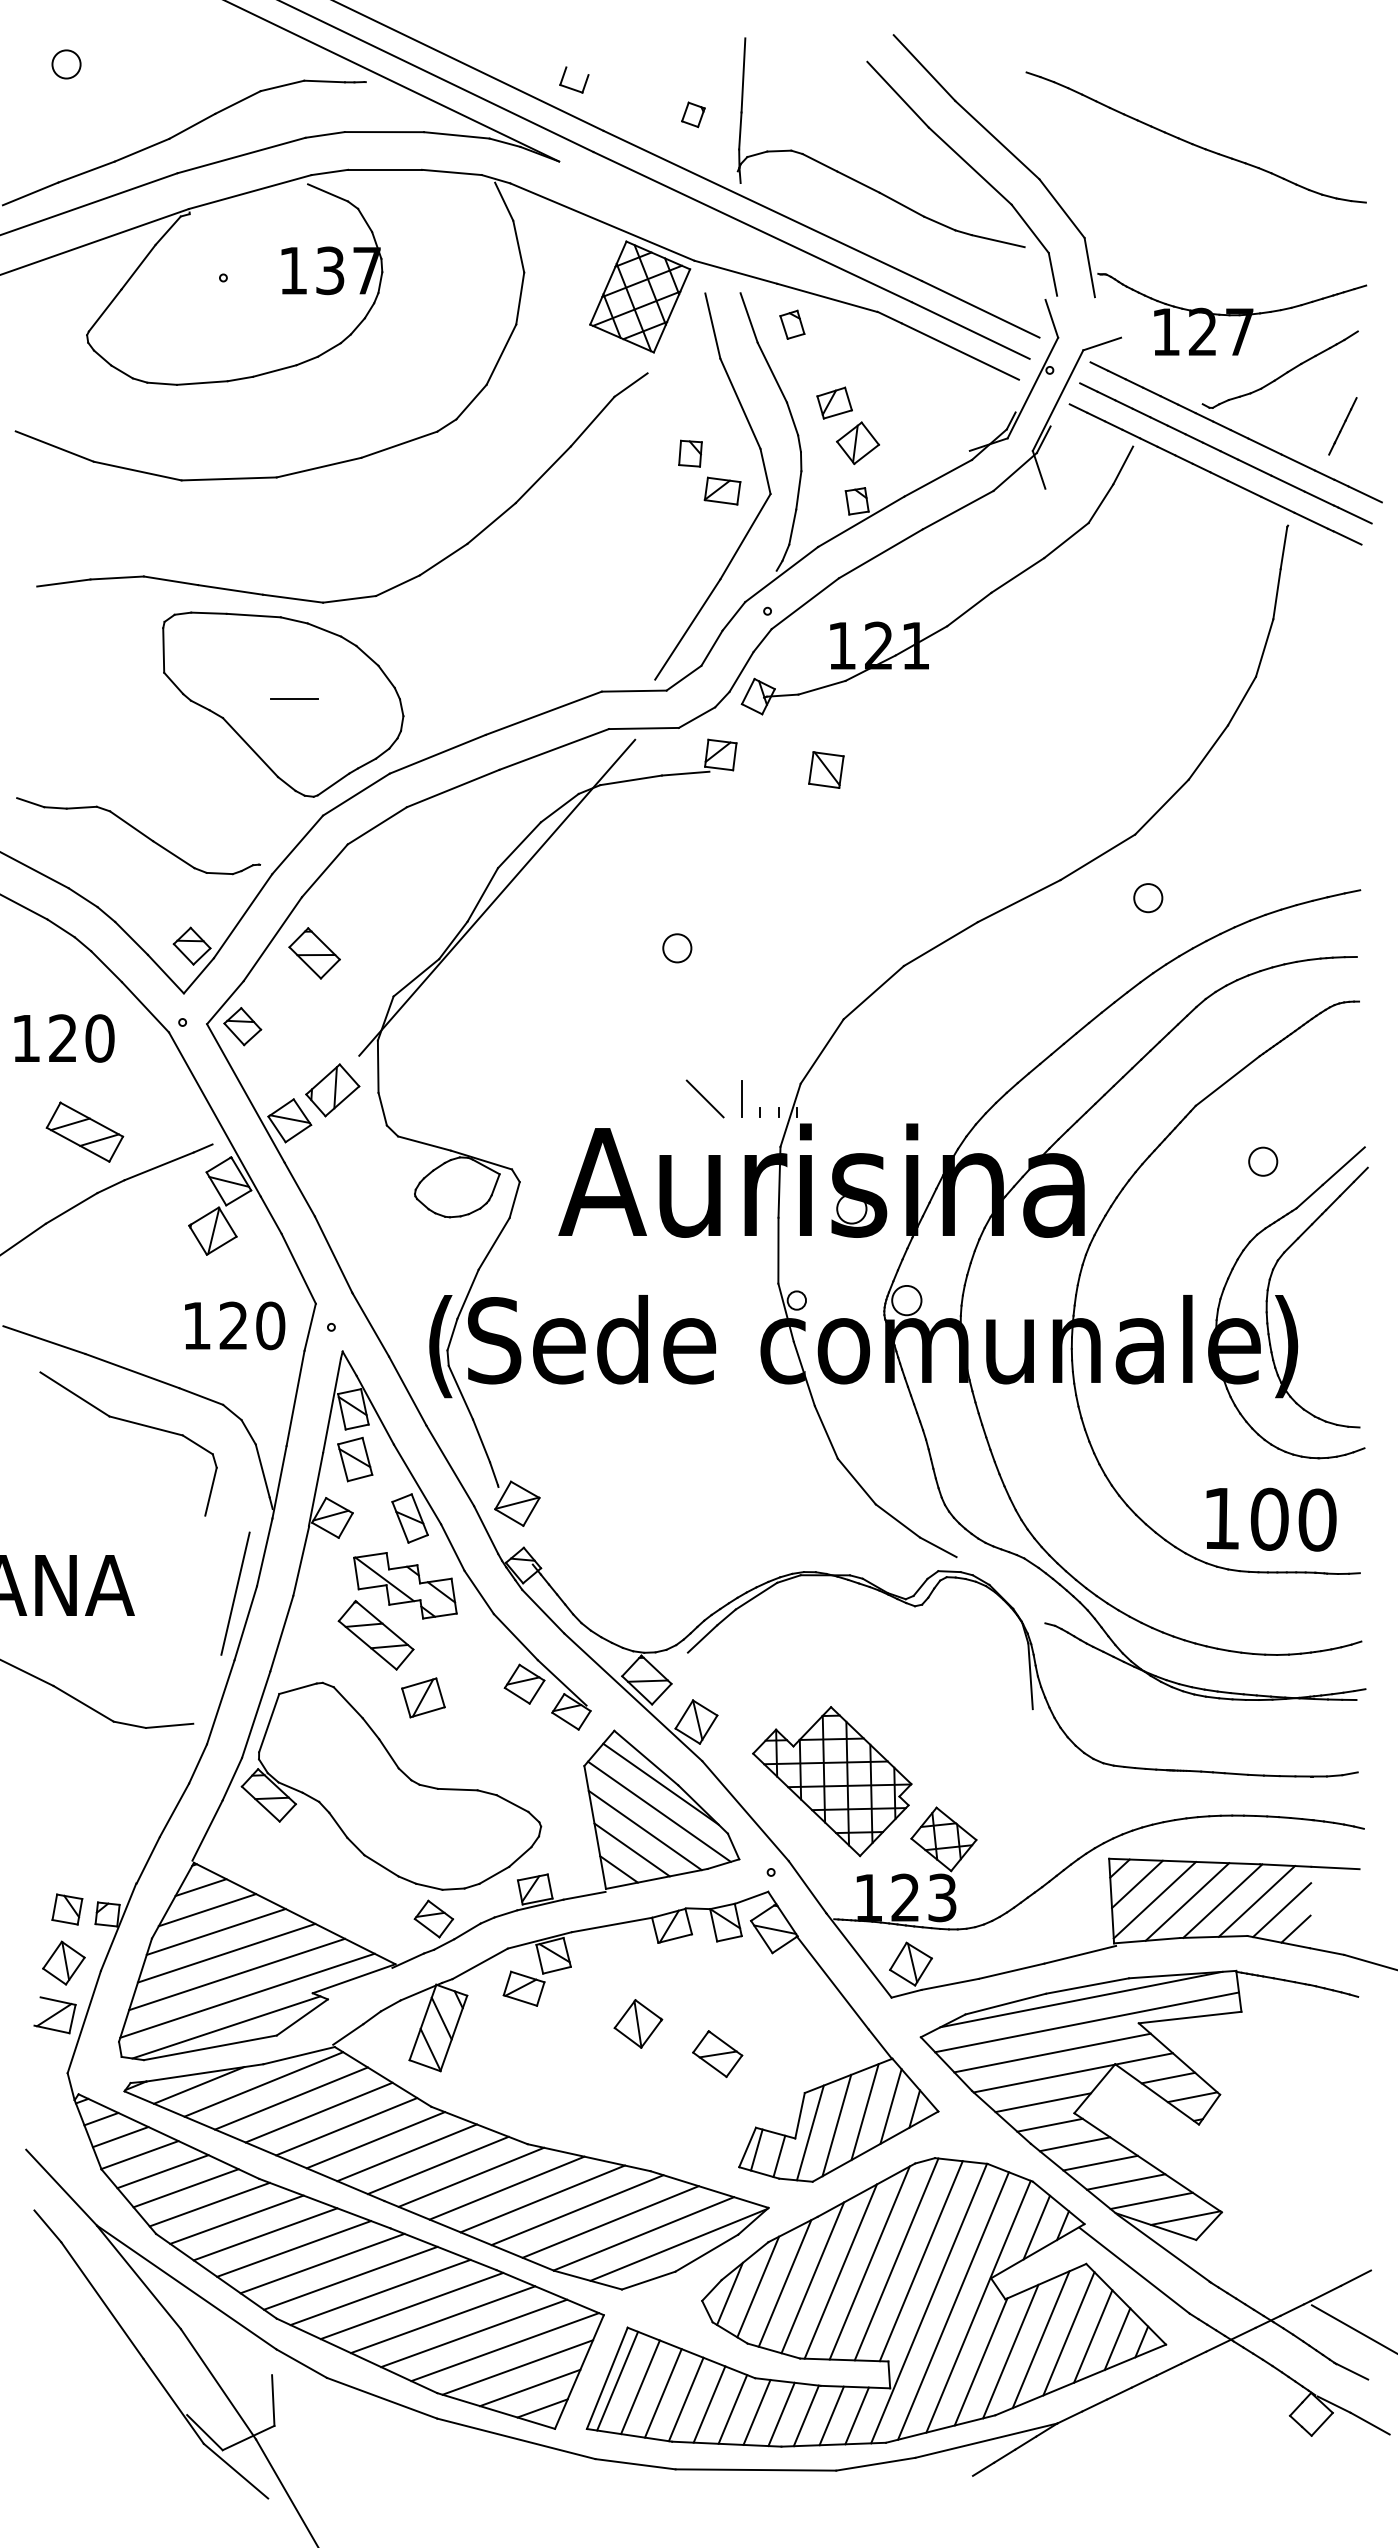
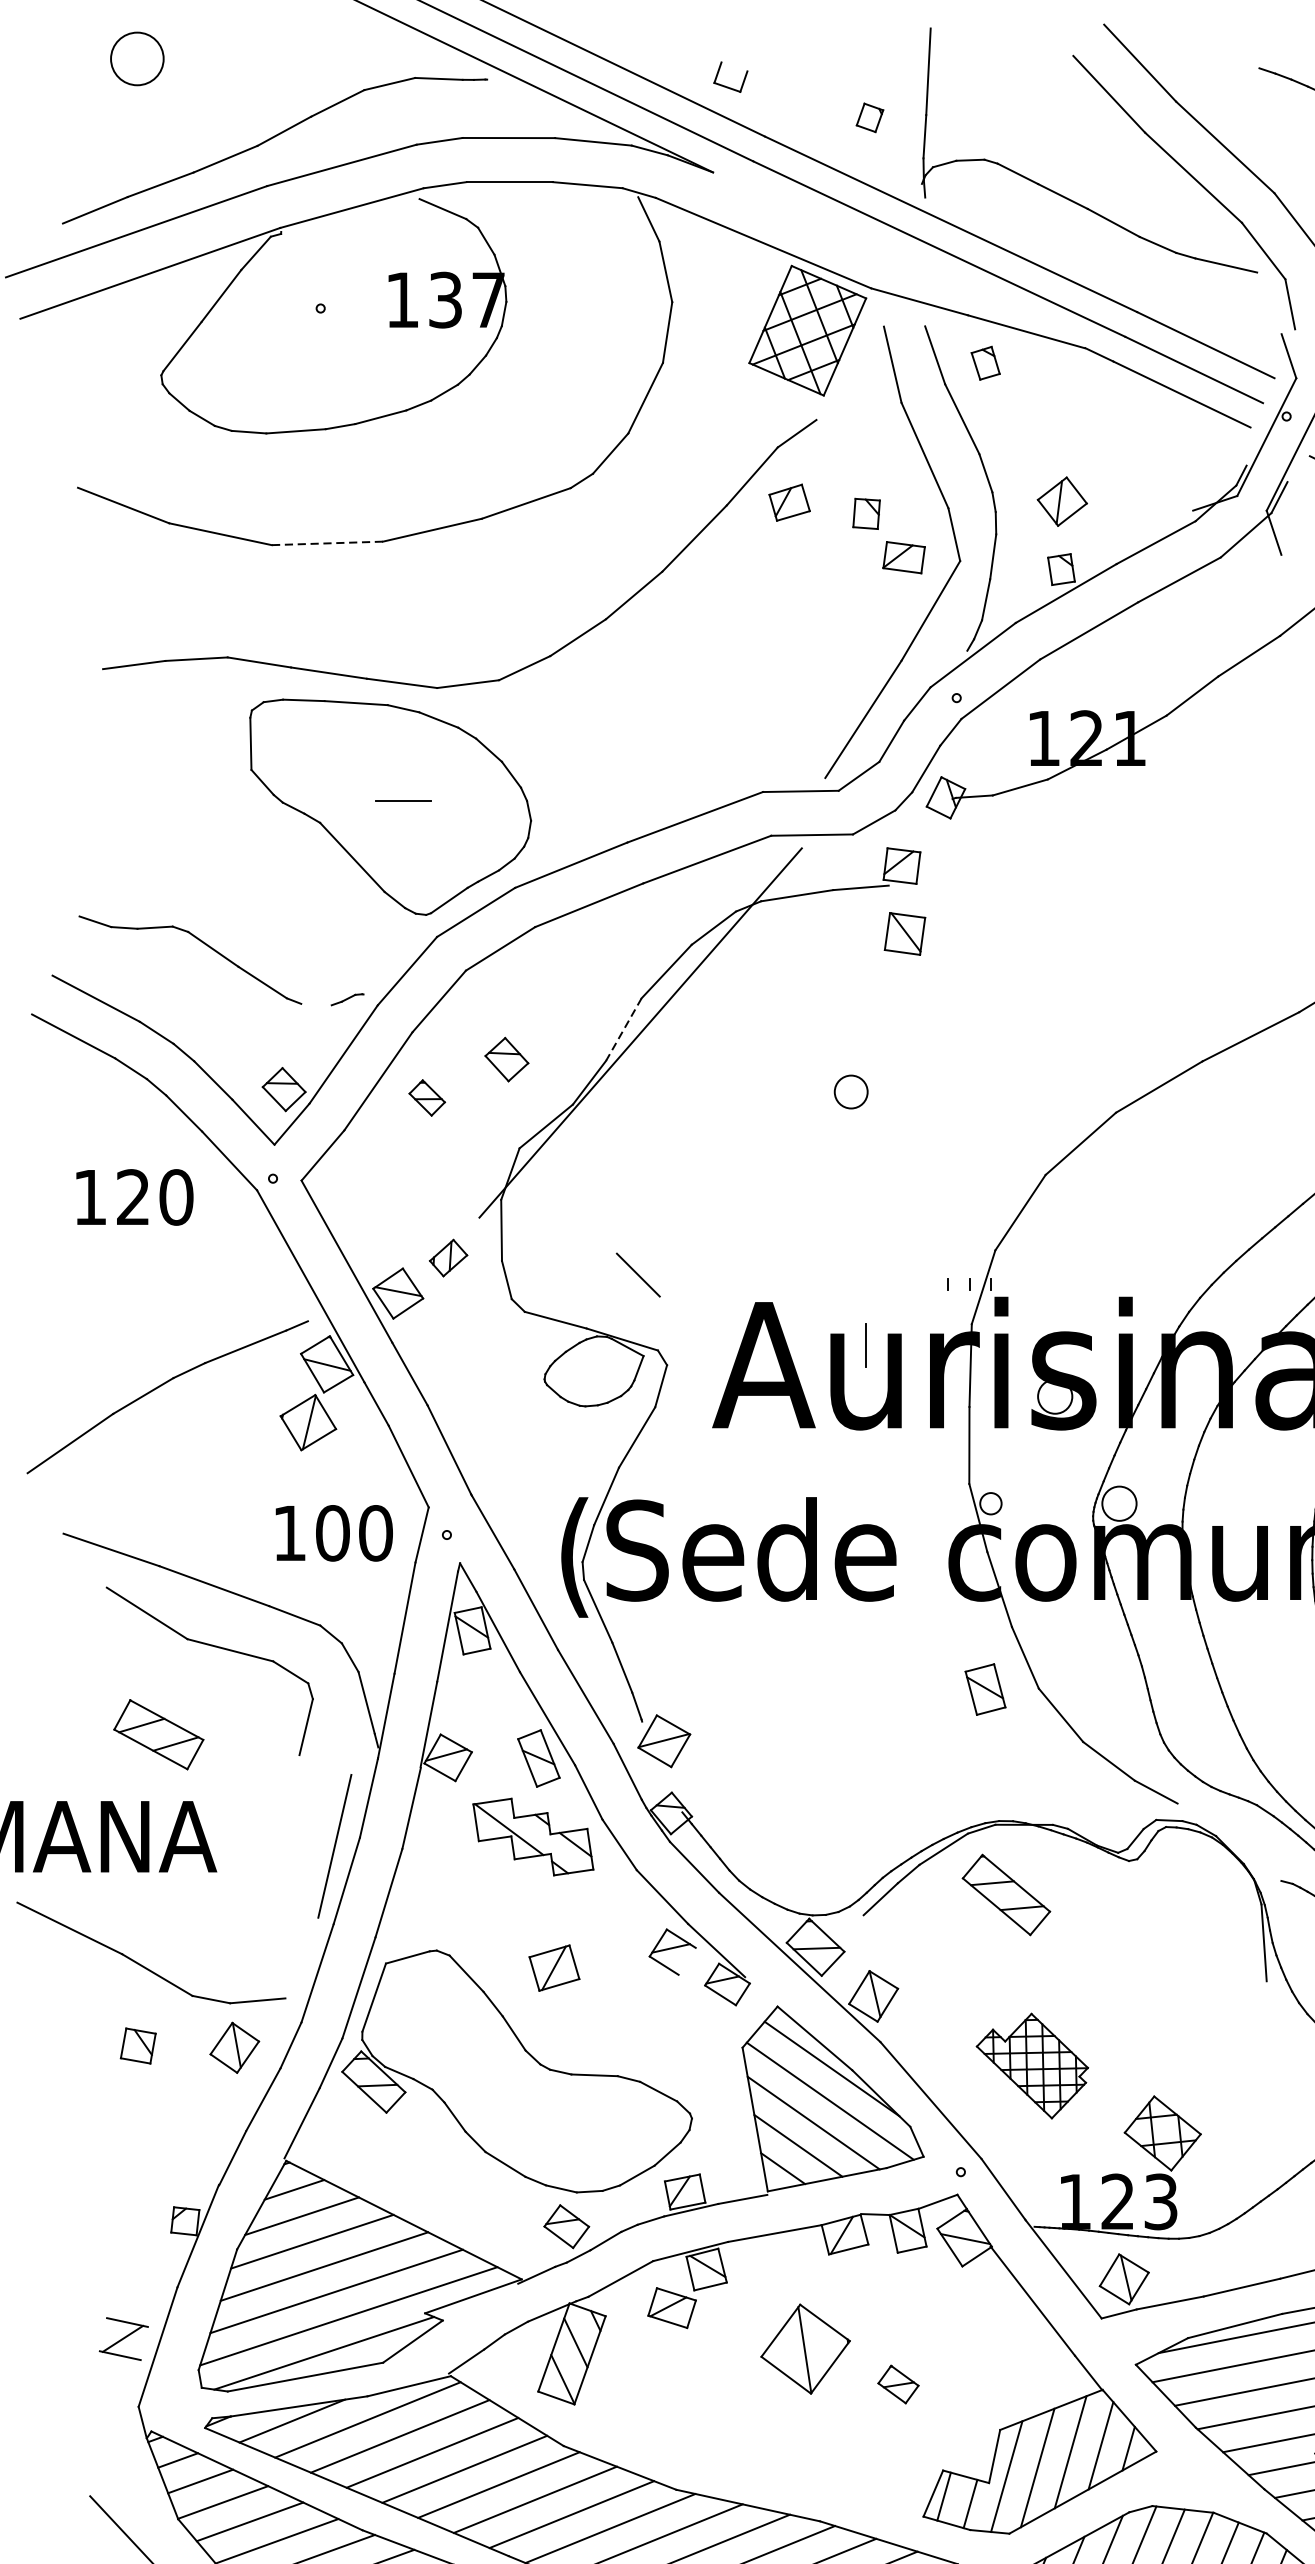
circle: (66, 64) -> (137, 59), size x1.6
part: (834, 402) -> (789, 501), moved
line: (229, 478) -> (327, 542), solid -> dashed
part: (826, 769) -> (905, 933), moved
line: (219, 873) -> (316, 1004), removed
line: (482, 894) -> (623, 1029), solid -> dashed
part: (314, 953) -> (427, 1098), size x0.6
part: (242, 1026) -> (506, 1059), moved
part: (332, 1090) -> (448, 1258), size x0.6
line: (704, 1098) -> (637, 1274), moved
line: (741, 1098) -> (865, 1344), moved
part: (84, 1131) -> (158, 1733), moved
text: (233, 1325) -> (332, 1532), 120 -> 100
part: (355, 1459) -> (985, 1689), moved
part: (375, 1635) -> (1005, 1895), moved
line: (536, 1691) -> (686, 1960), removed
part: (832, 1781) -> (1032, 2065), size x0.6
part: (67, 1909) -> (138, 2045), moved
part: (63, 1962) -> (234, 2047), moved
line: (72, 2018) -> (144, 2342), removed
part: (638, 2023) -> (805, 2348), size x1.6
part: (717, 2054) -> (898, 2384), size x0.7

